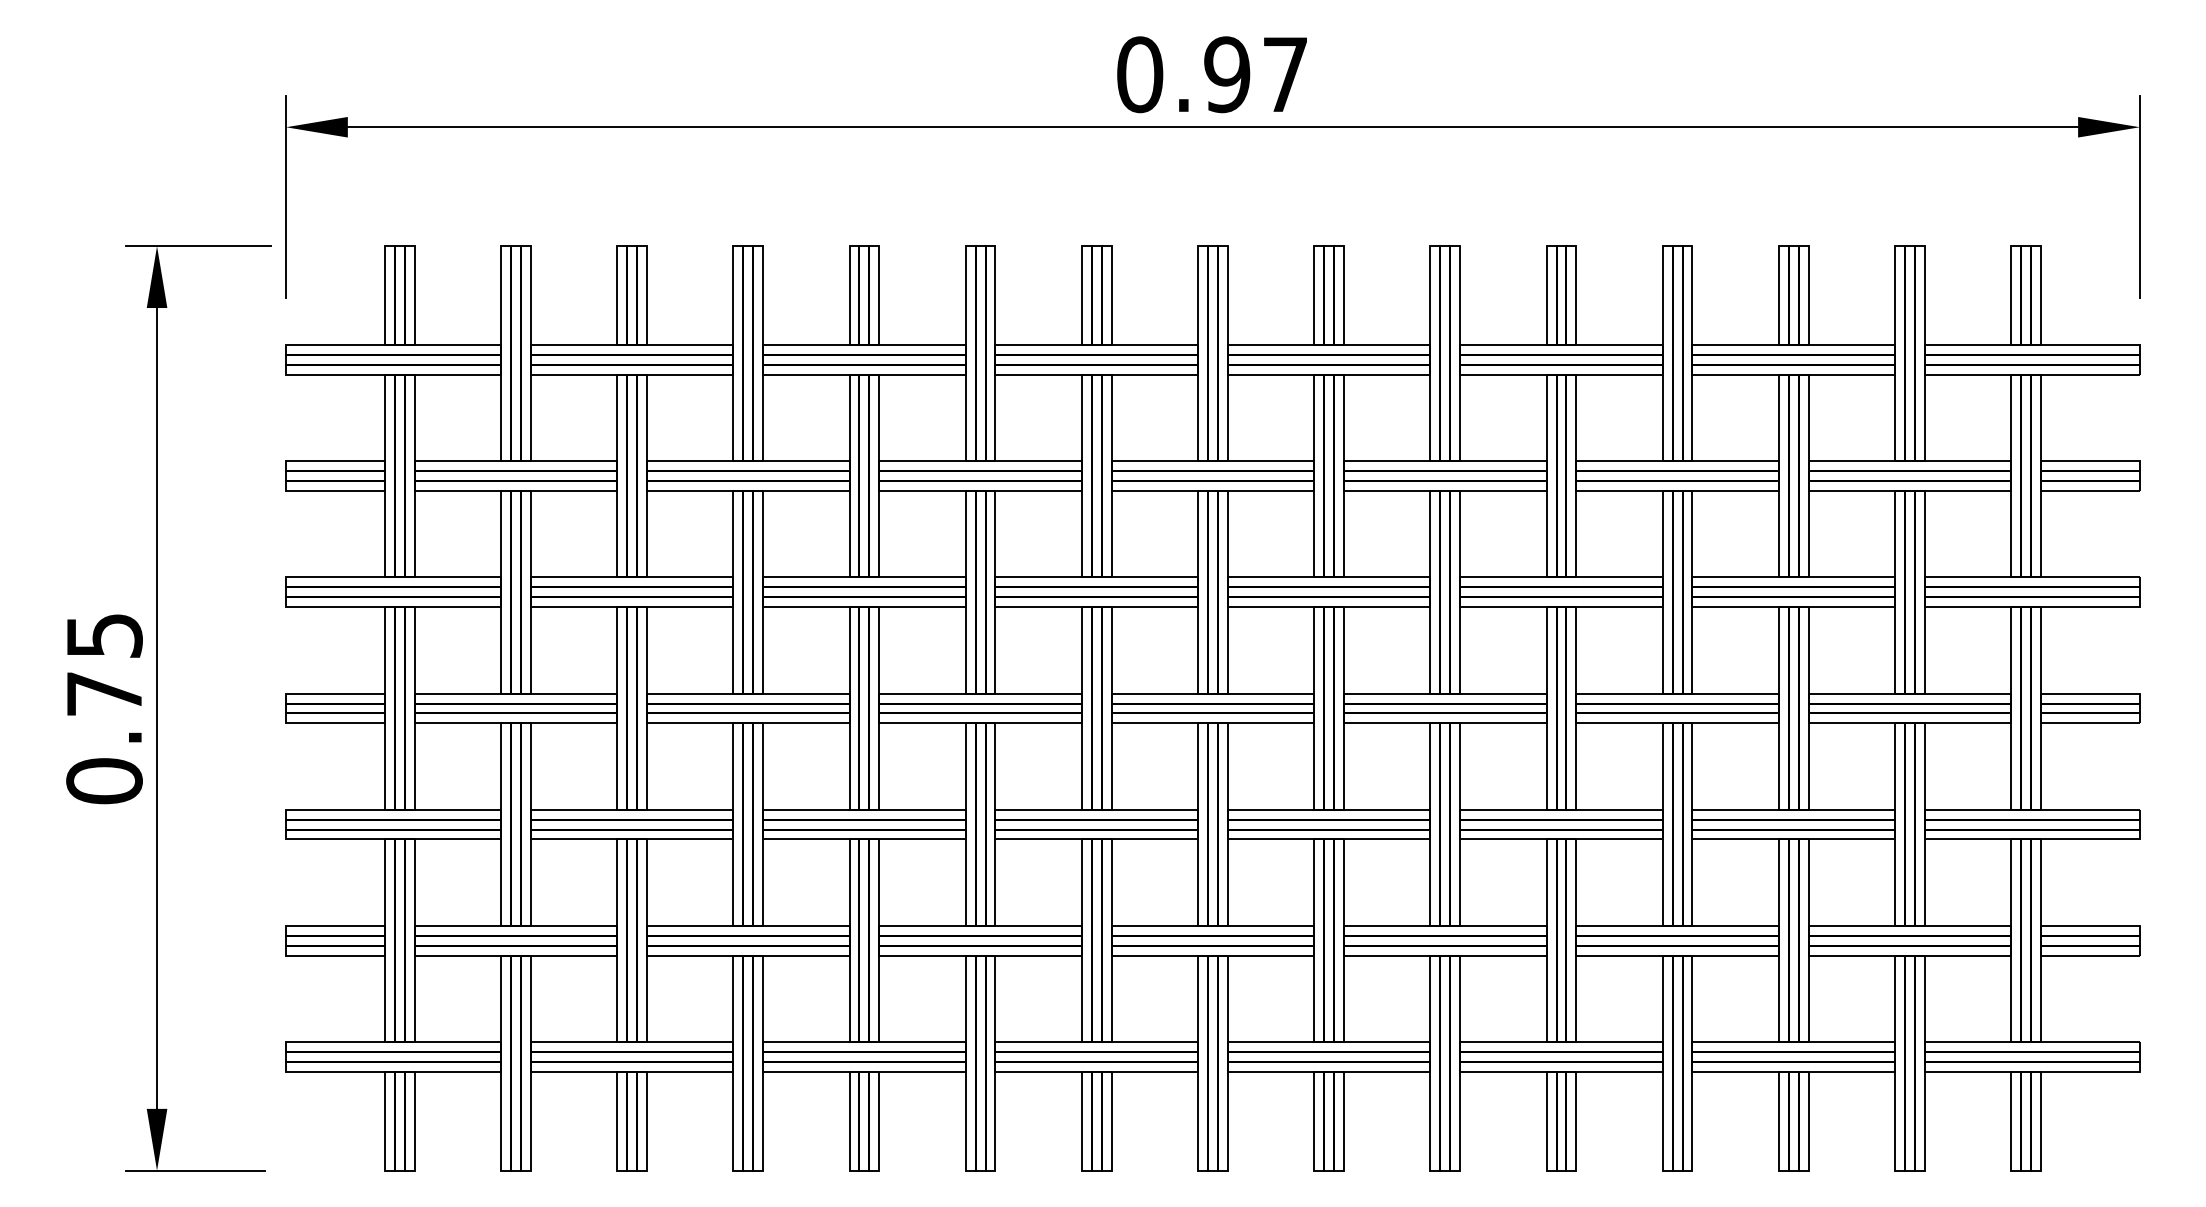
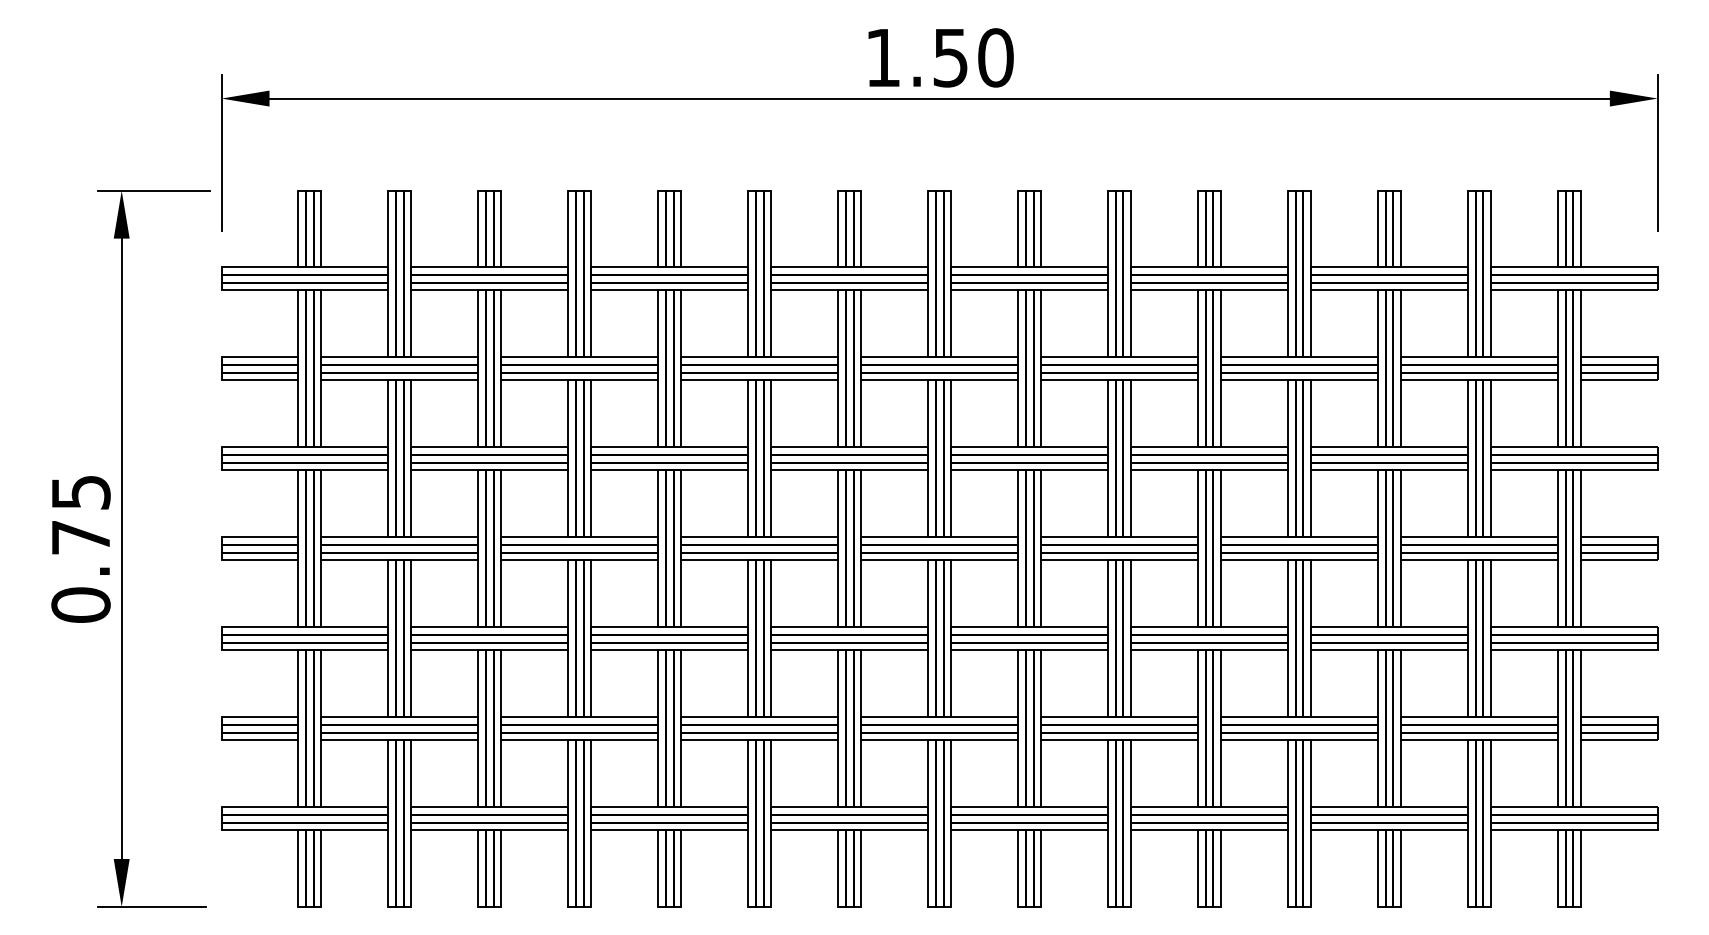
text: (1212, 74) -> (939, 57), 0.97 -> 1.50

